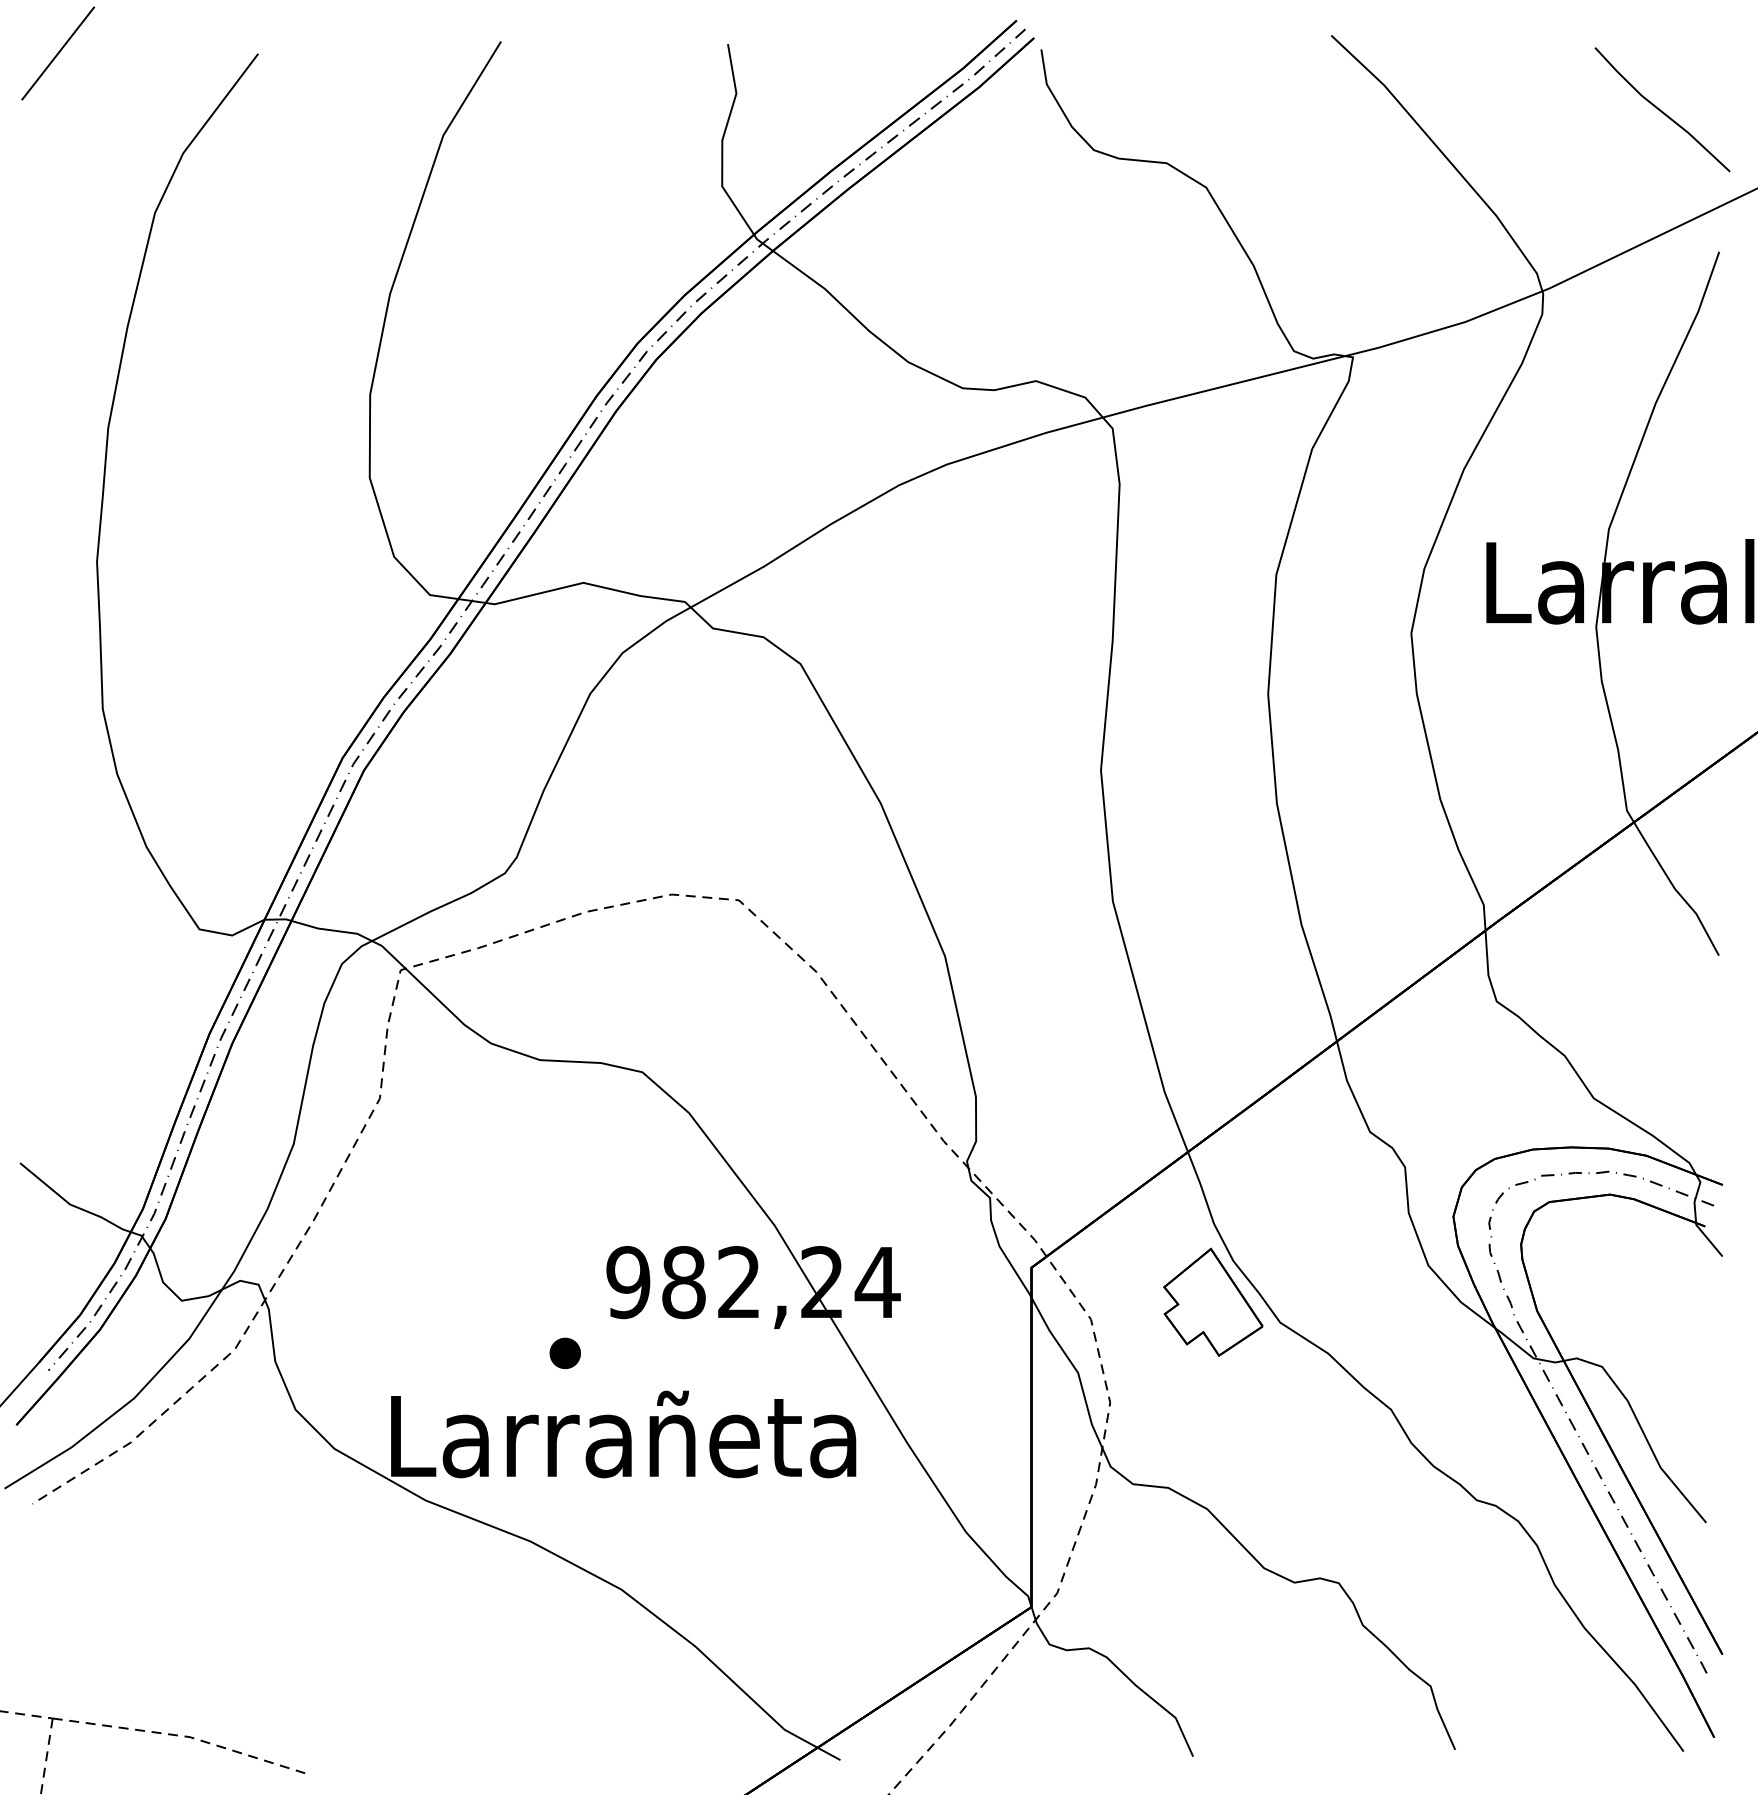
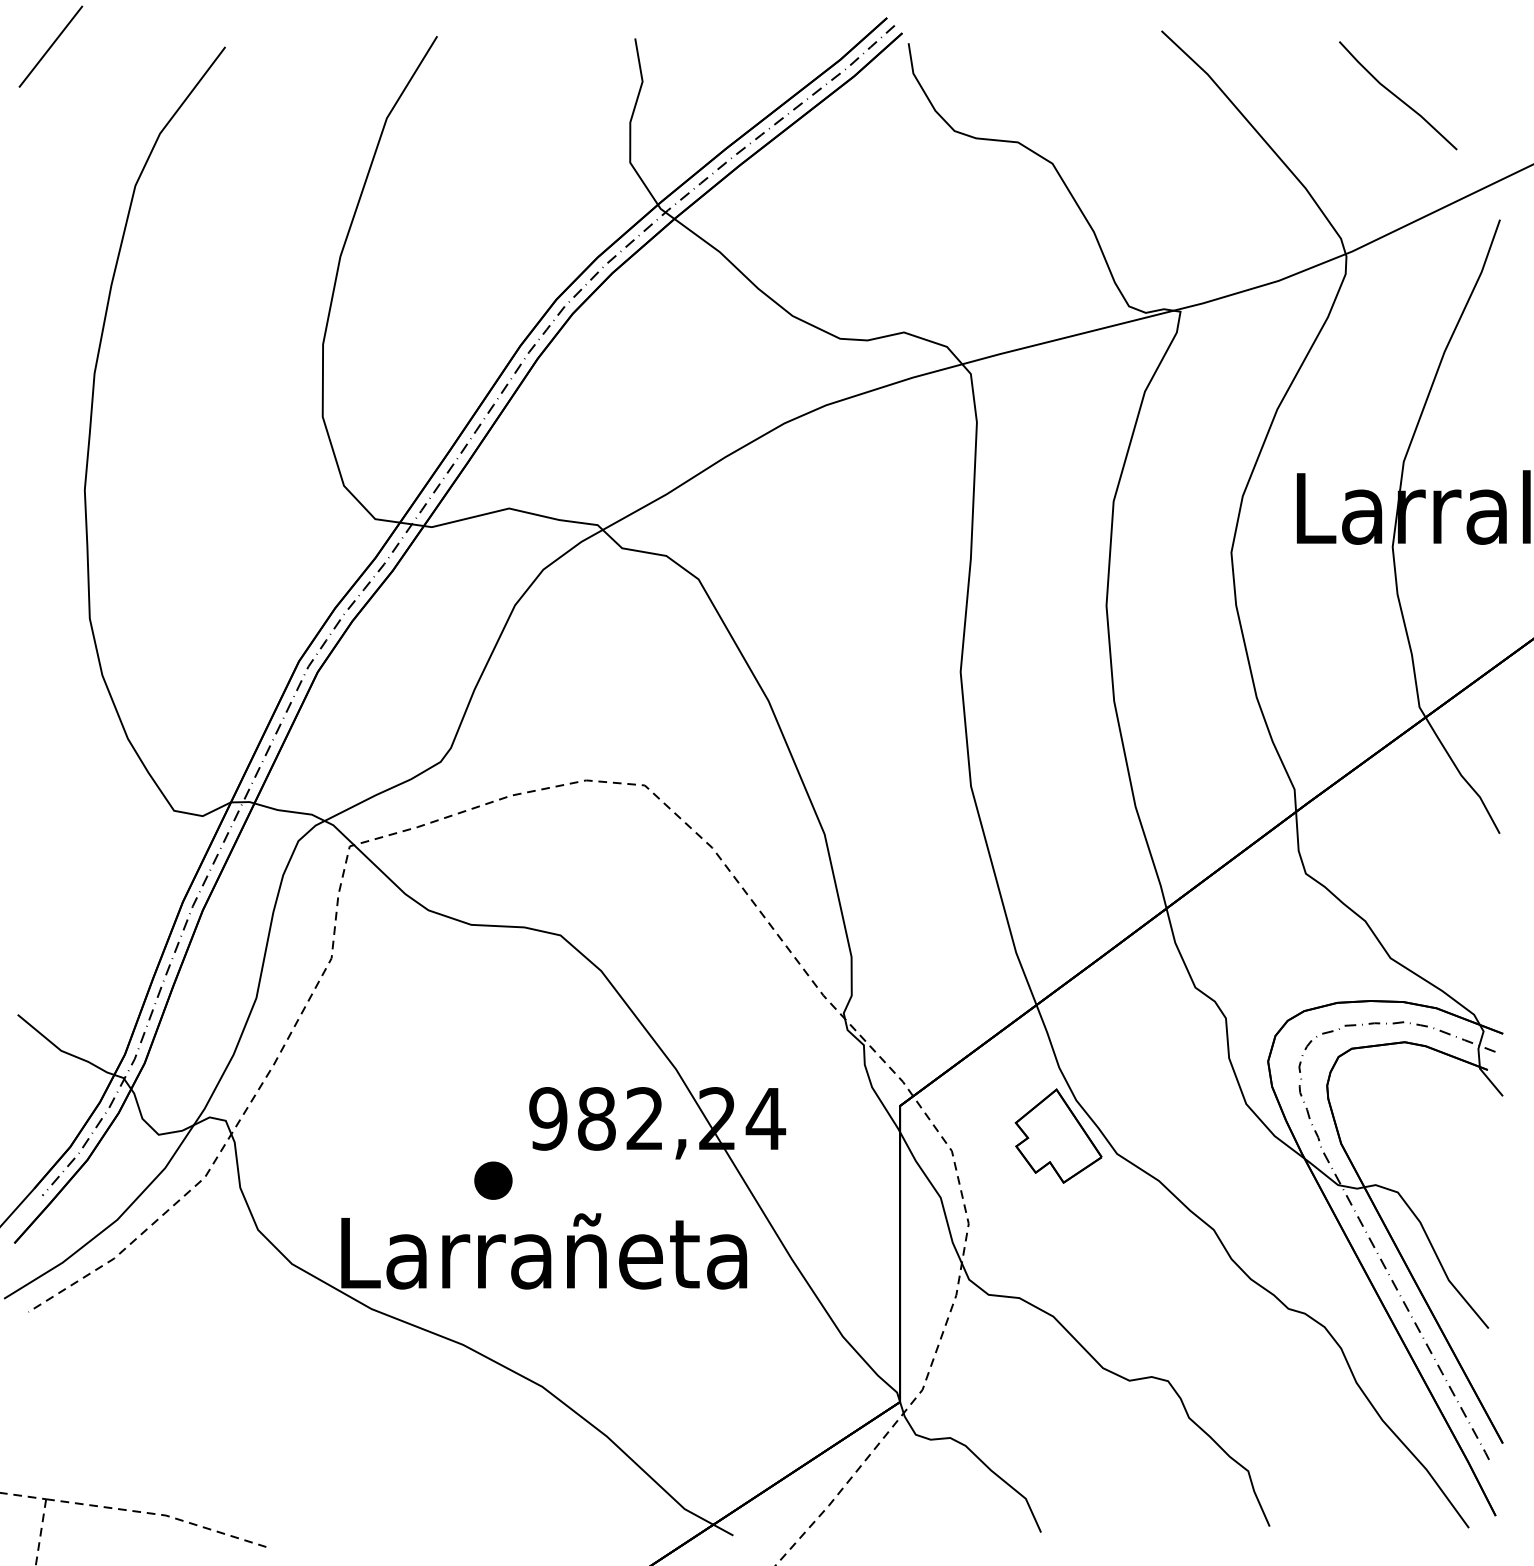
line: (1661, 110) -> (1397, 96), moved
part: (564, 1353) -> (492, 1180), size x1.4

